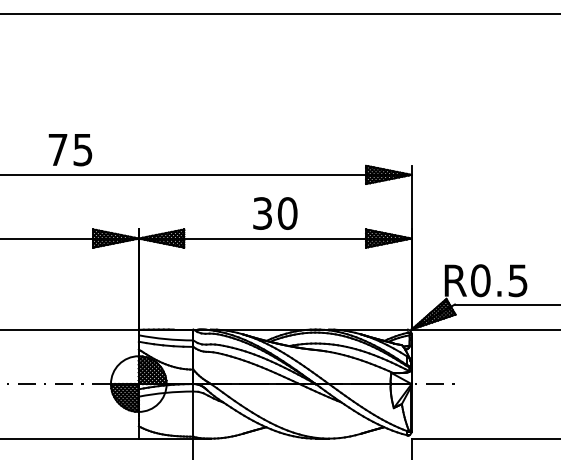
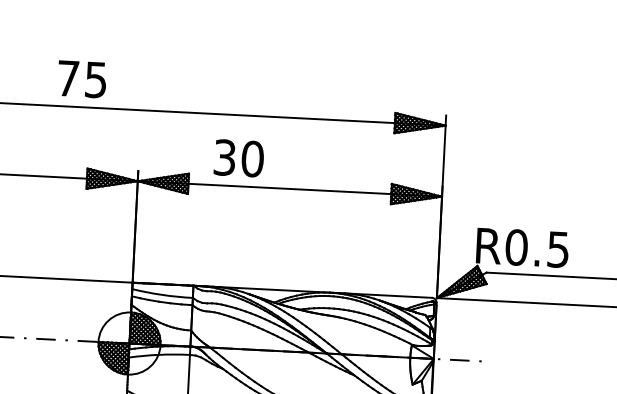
text: (70, 150) -> (82, 79), moved
text: (275, 213) -> (239, 158), moved

